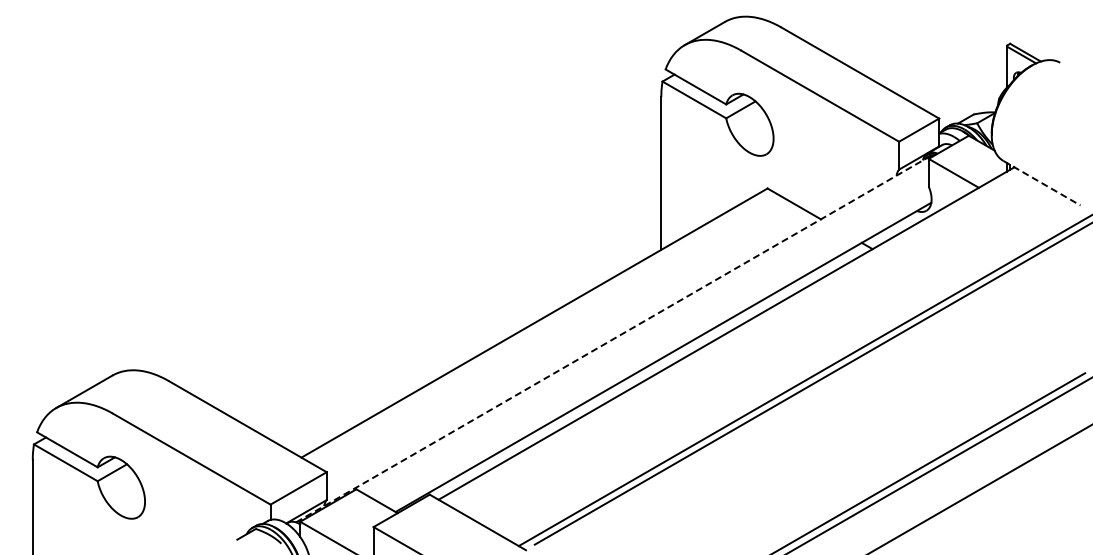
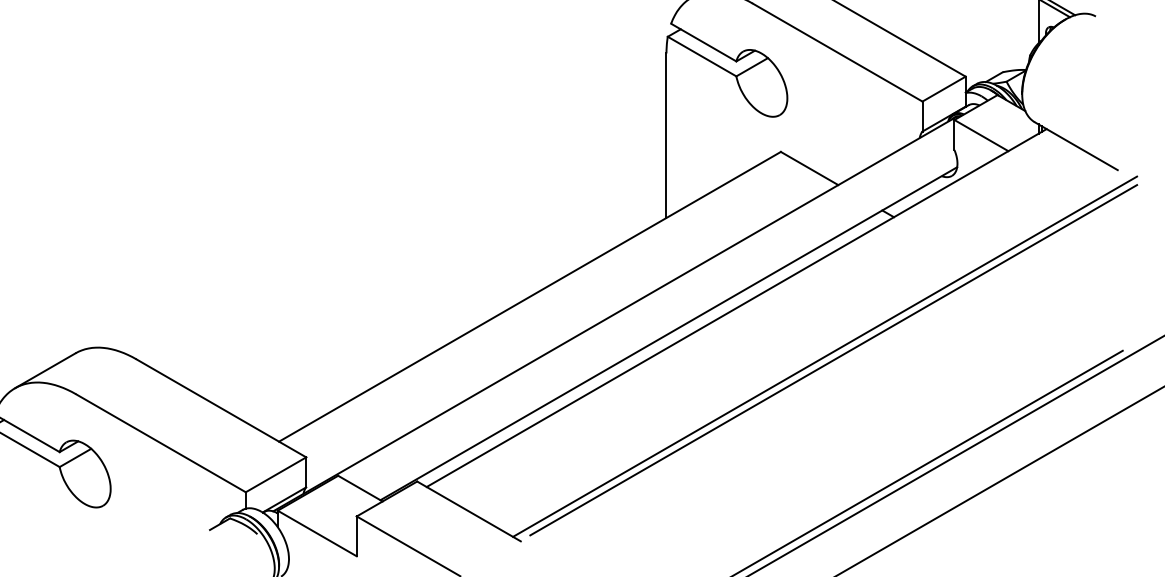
line: (1042, 183) -> (1076, 146), dashed -> solid
line: (613, 339) -> (615, 314), dashed -> solid

